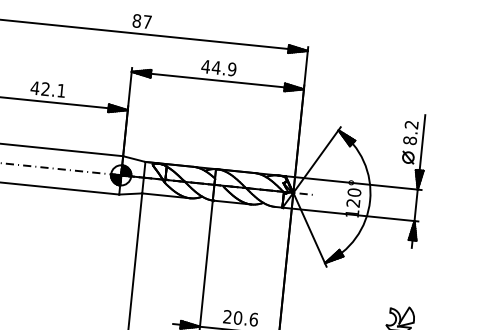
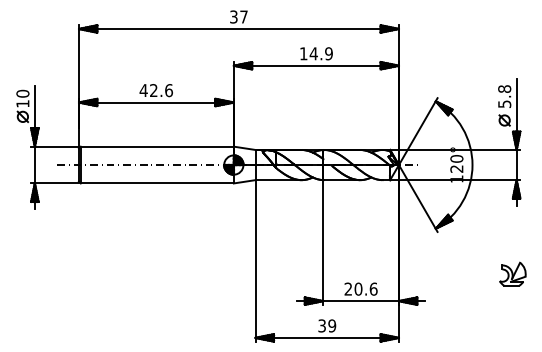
text: (136, 20) -> (233, 16), 87 -> 37
text: (205, 66) -> (303, 53), 44.9 -> 14.9
text: (60, 90) -> (168, 90), 42.1 -> 42.6
text: (410, 132) -> (504, 96), 8.2 -> 5.8

